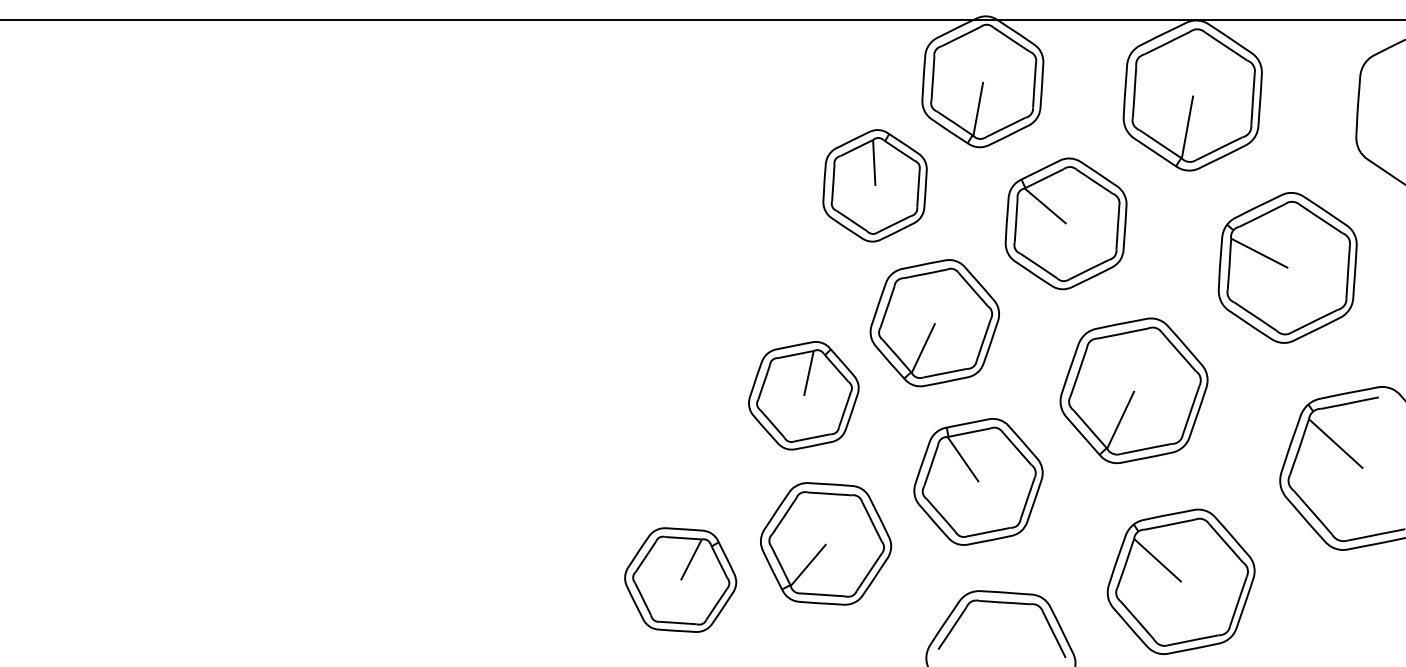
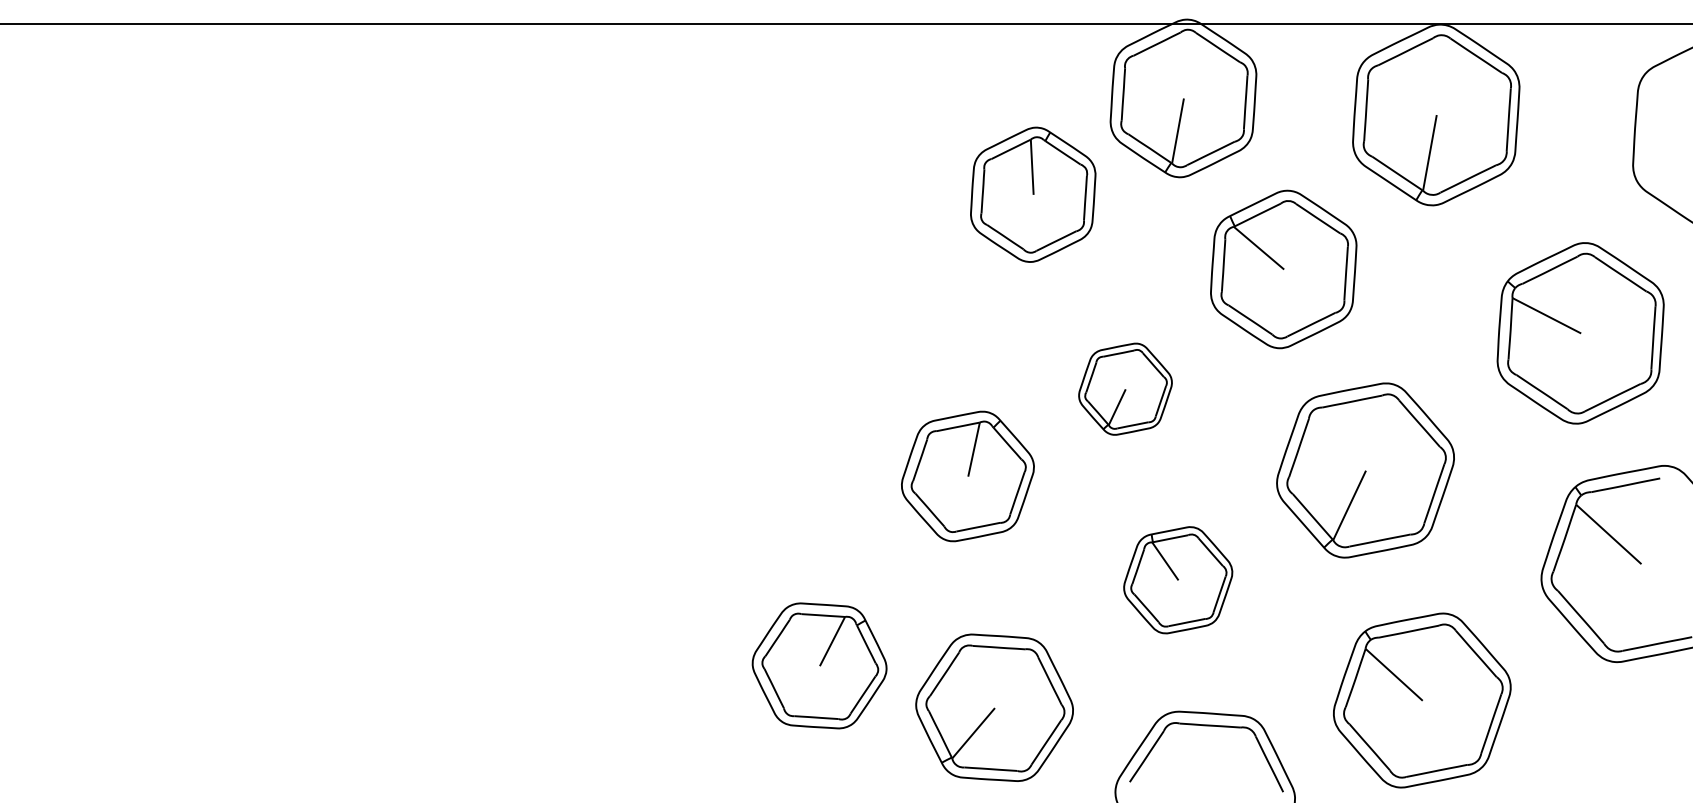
part: (874, 185) -> (1032, 194), moved
part: (1287, 267) -> (1580, 332), moved
part: (934, 323) -> (1125, 389), size x0.6
part: (978, 481) -> (1178, 579), size x0.7
part: (826, 543) -> (995, 707), moved
part: (680, 579) -> (819, 665), moved

